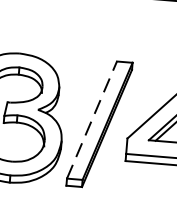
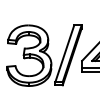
line: (91, 119) -> (64, 53), dashed -> solid

